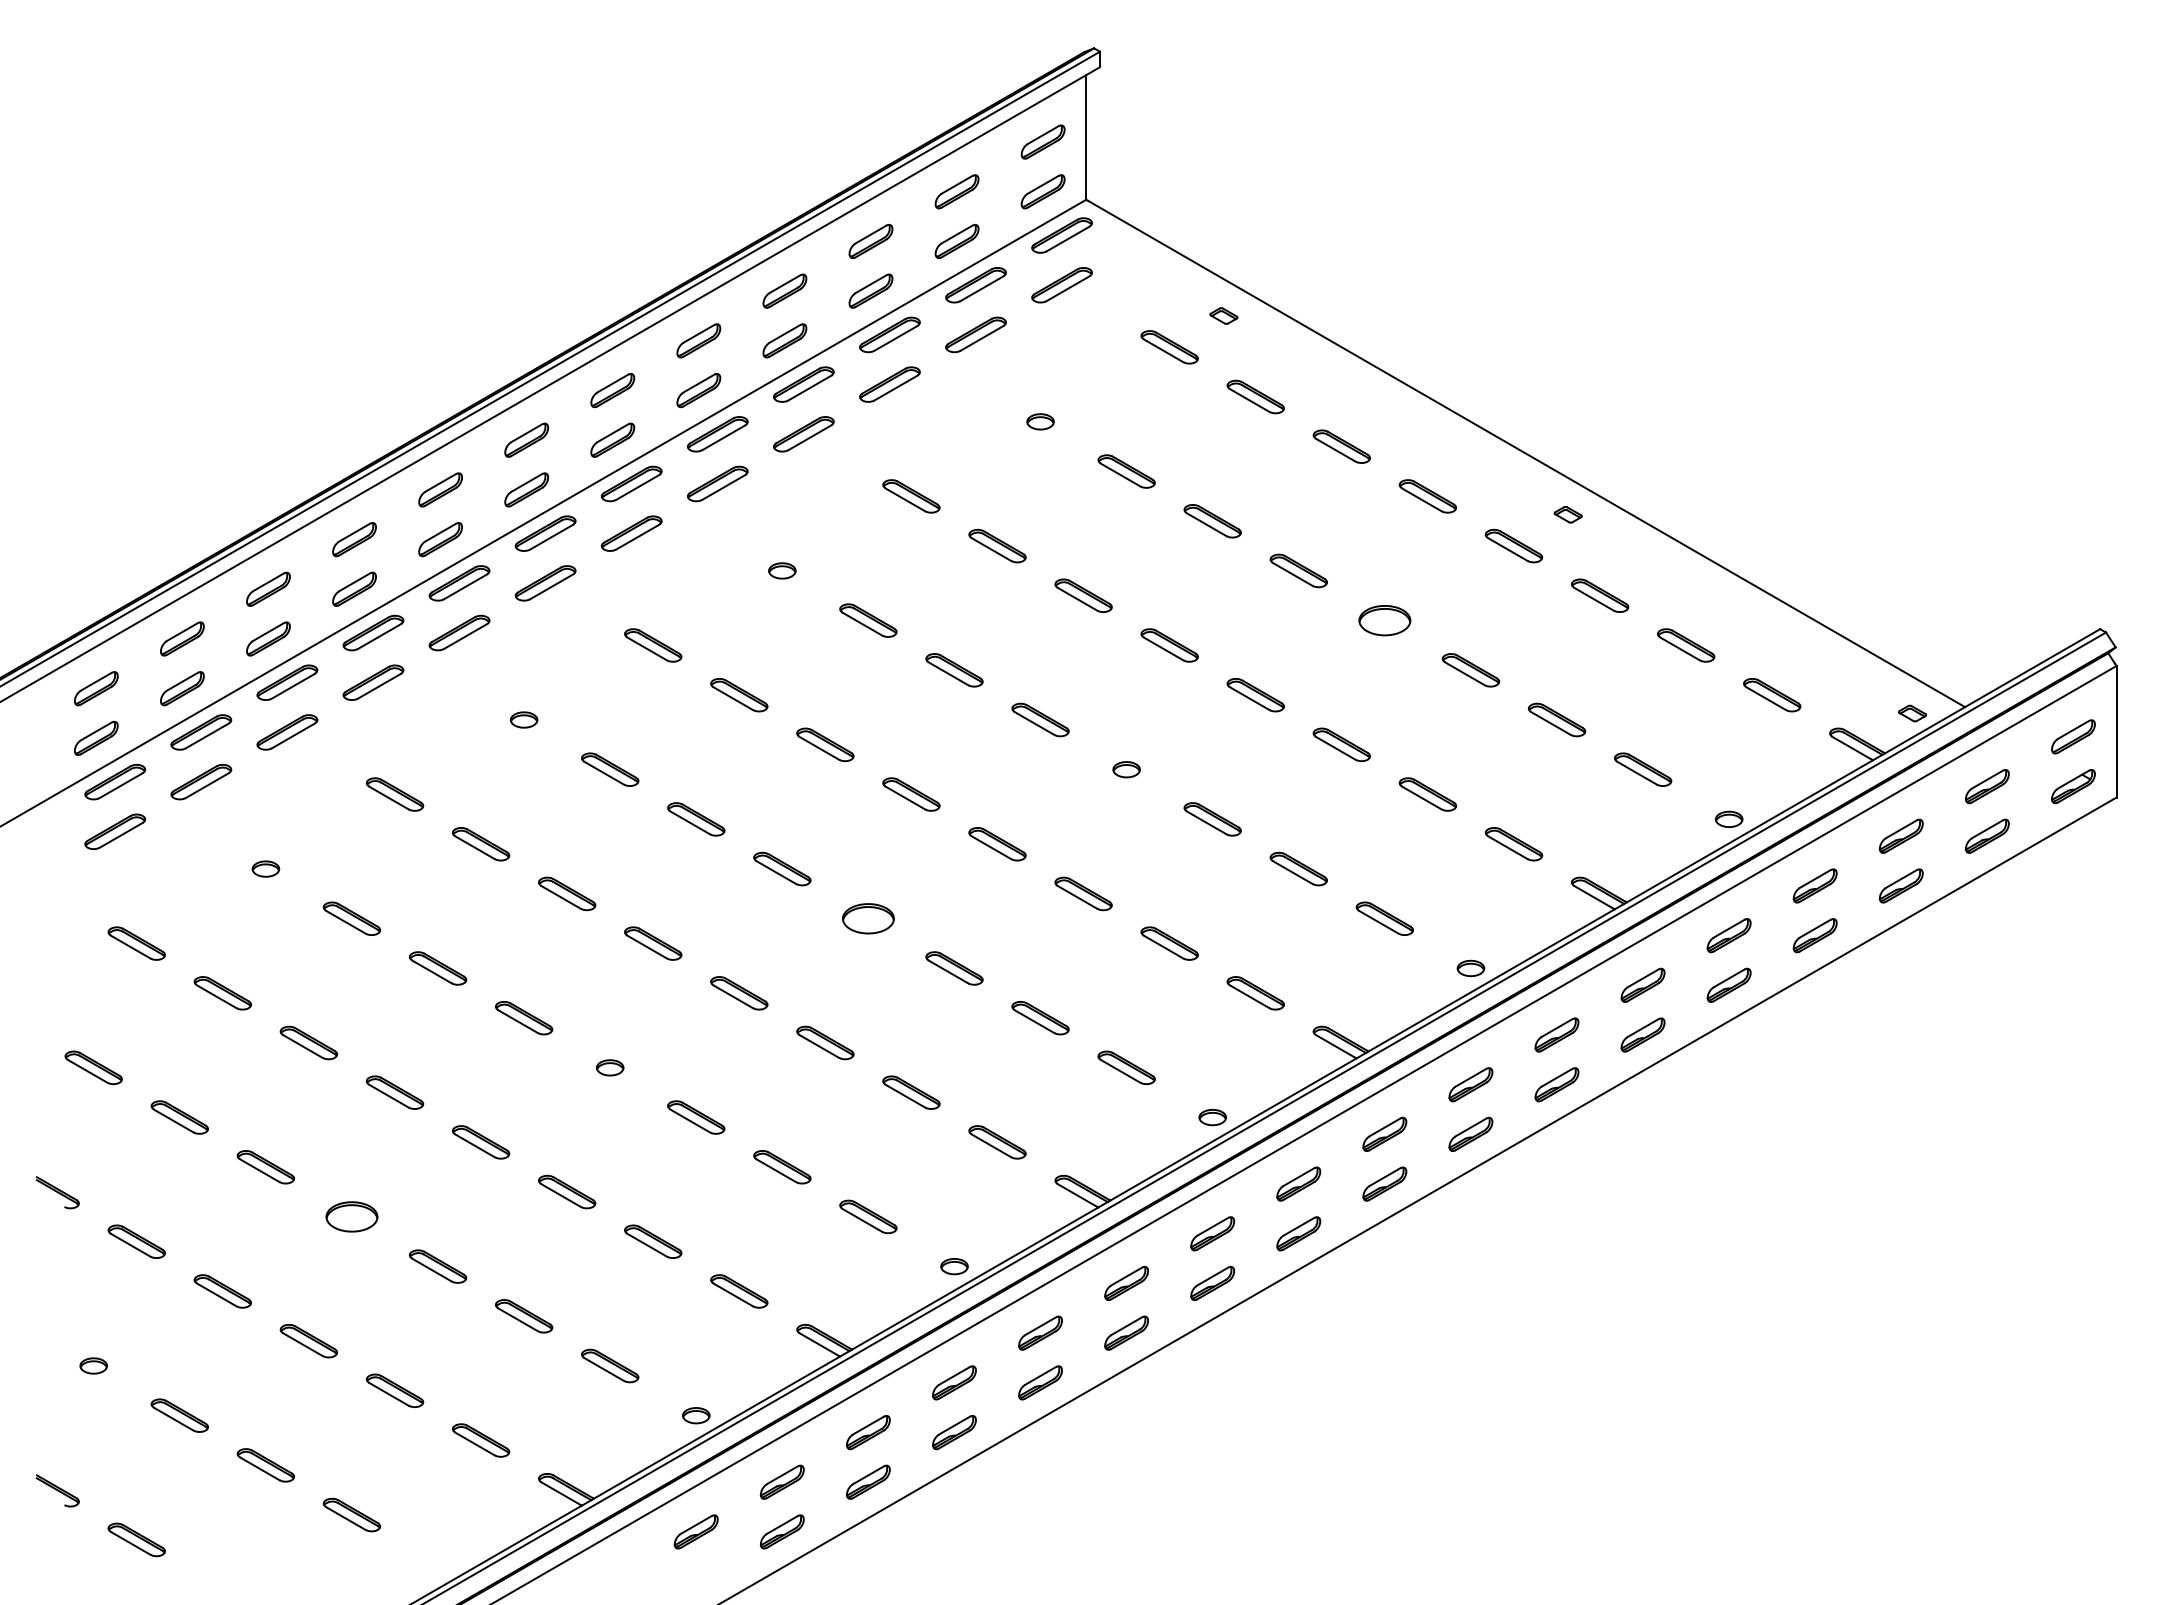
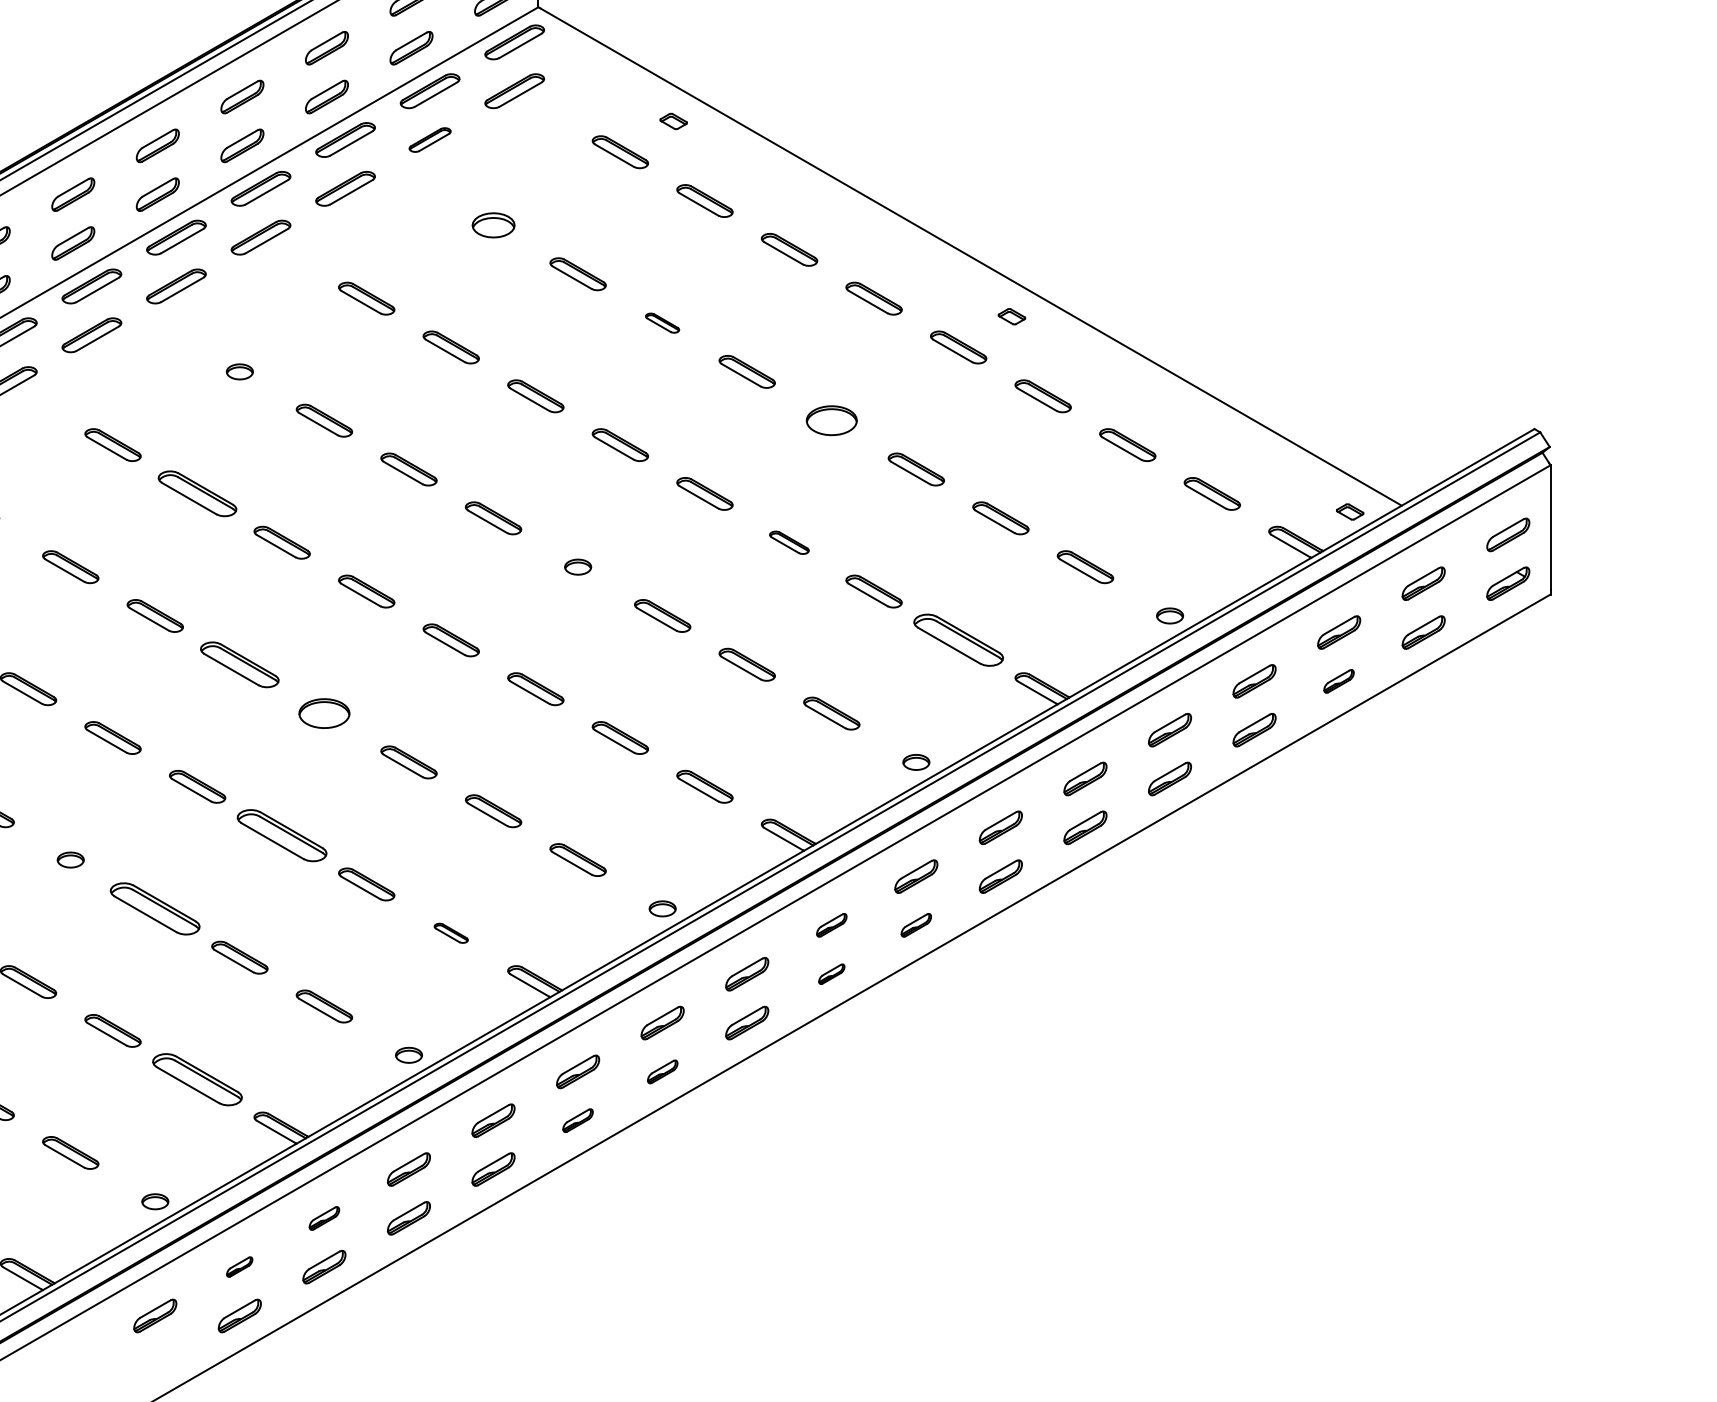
part: (975, 334) -> (429, 139), size x0.7
part: (1040, 421) -> (493, 225), size x1.6
part: (1212, 521) -> (662, 323), size x0.6
part: (739, 695) -> (197, 494), size x1.4
part: (1341, 744) -> (789, 542), size x0.7
part: (1513, 844) -> (958, 640), size x1.6
part: (782, 868) -> (240, 664), size x1.4
part: (1900, 885) -> (1338, 680), size x0.7
part: (825, 1042) -> (282, 835), size x1.6
part: (696, 1117) -> (155, 908), size x1.6
part: (1384, 1133) -> (831, 924), size x0.7
part: (1470, 1133) -> (915, 924), size x0.7
part: (997, 1142) -> (451, 933), size x0.6
part: (1384, 1183) -> (831, 973), size x0.6
part: (1212, 1283) -> (662, 1071), size x0.7
part: (739, 1291) -> (197, 1079), size x1.6
part: (1126, 1332) -> (577, 1120), size x0.7
part: (868, 1432) -> (324, 1218), size x0.7
part: (781, 1481) -> (239, 1266), size x0.6

